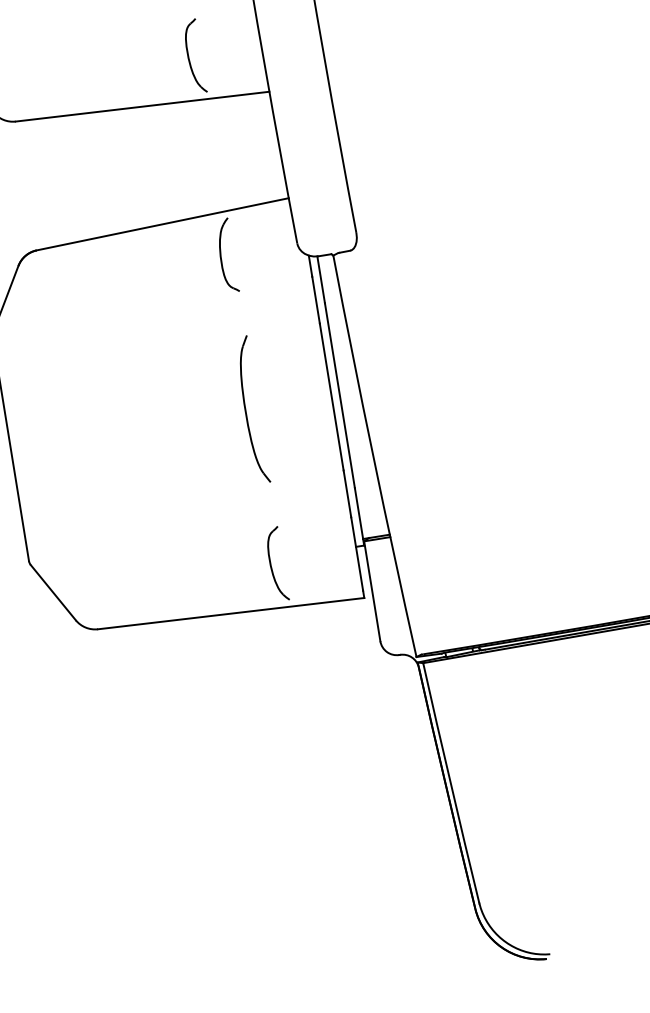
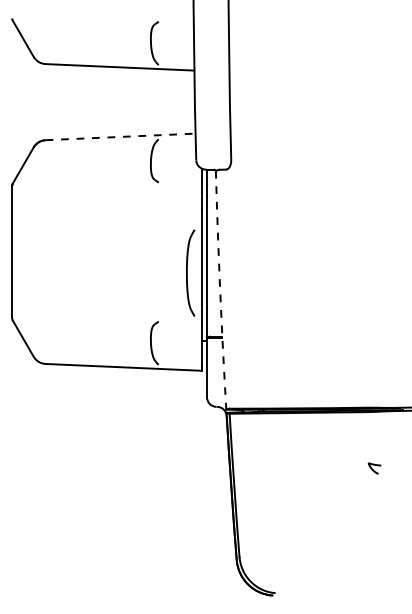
line: (164, 223) -> (121, 136), solid -> dashed
part: (251, 409) -> (190, 272), moved
arc: (373, 456) -> (220, 290), solid -> dashed

